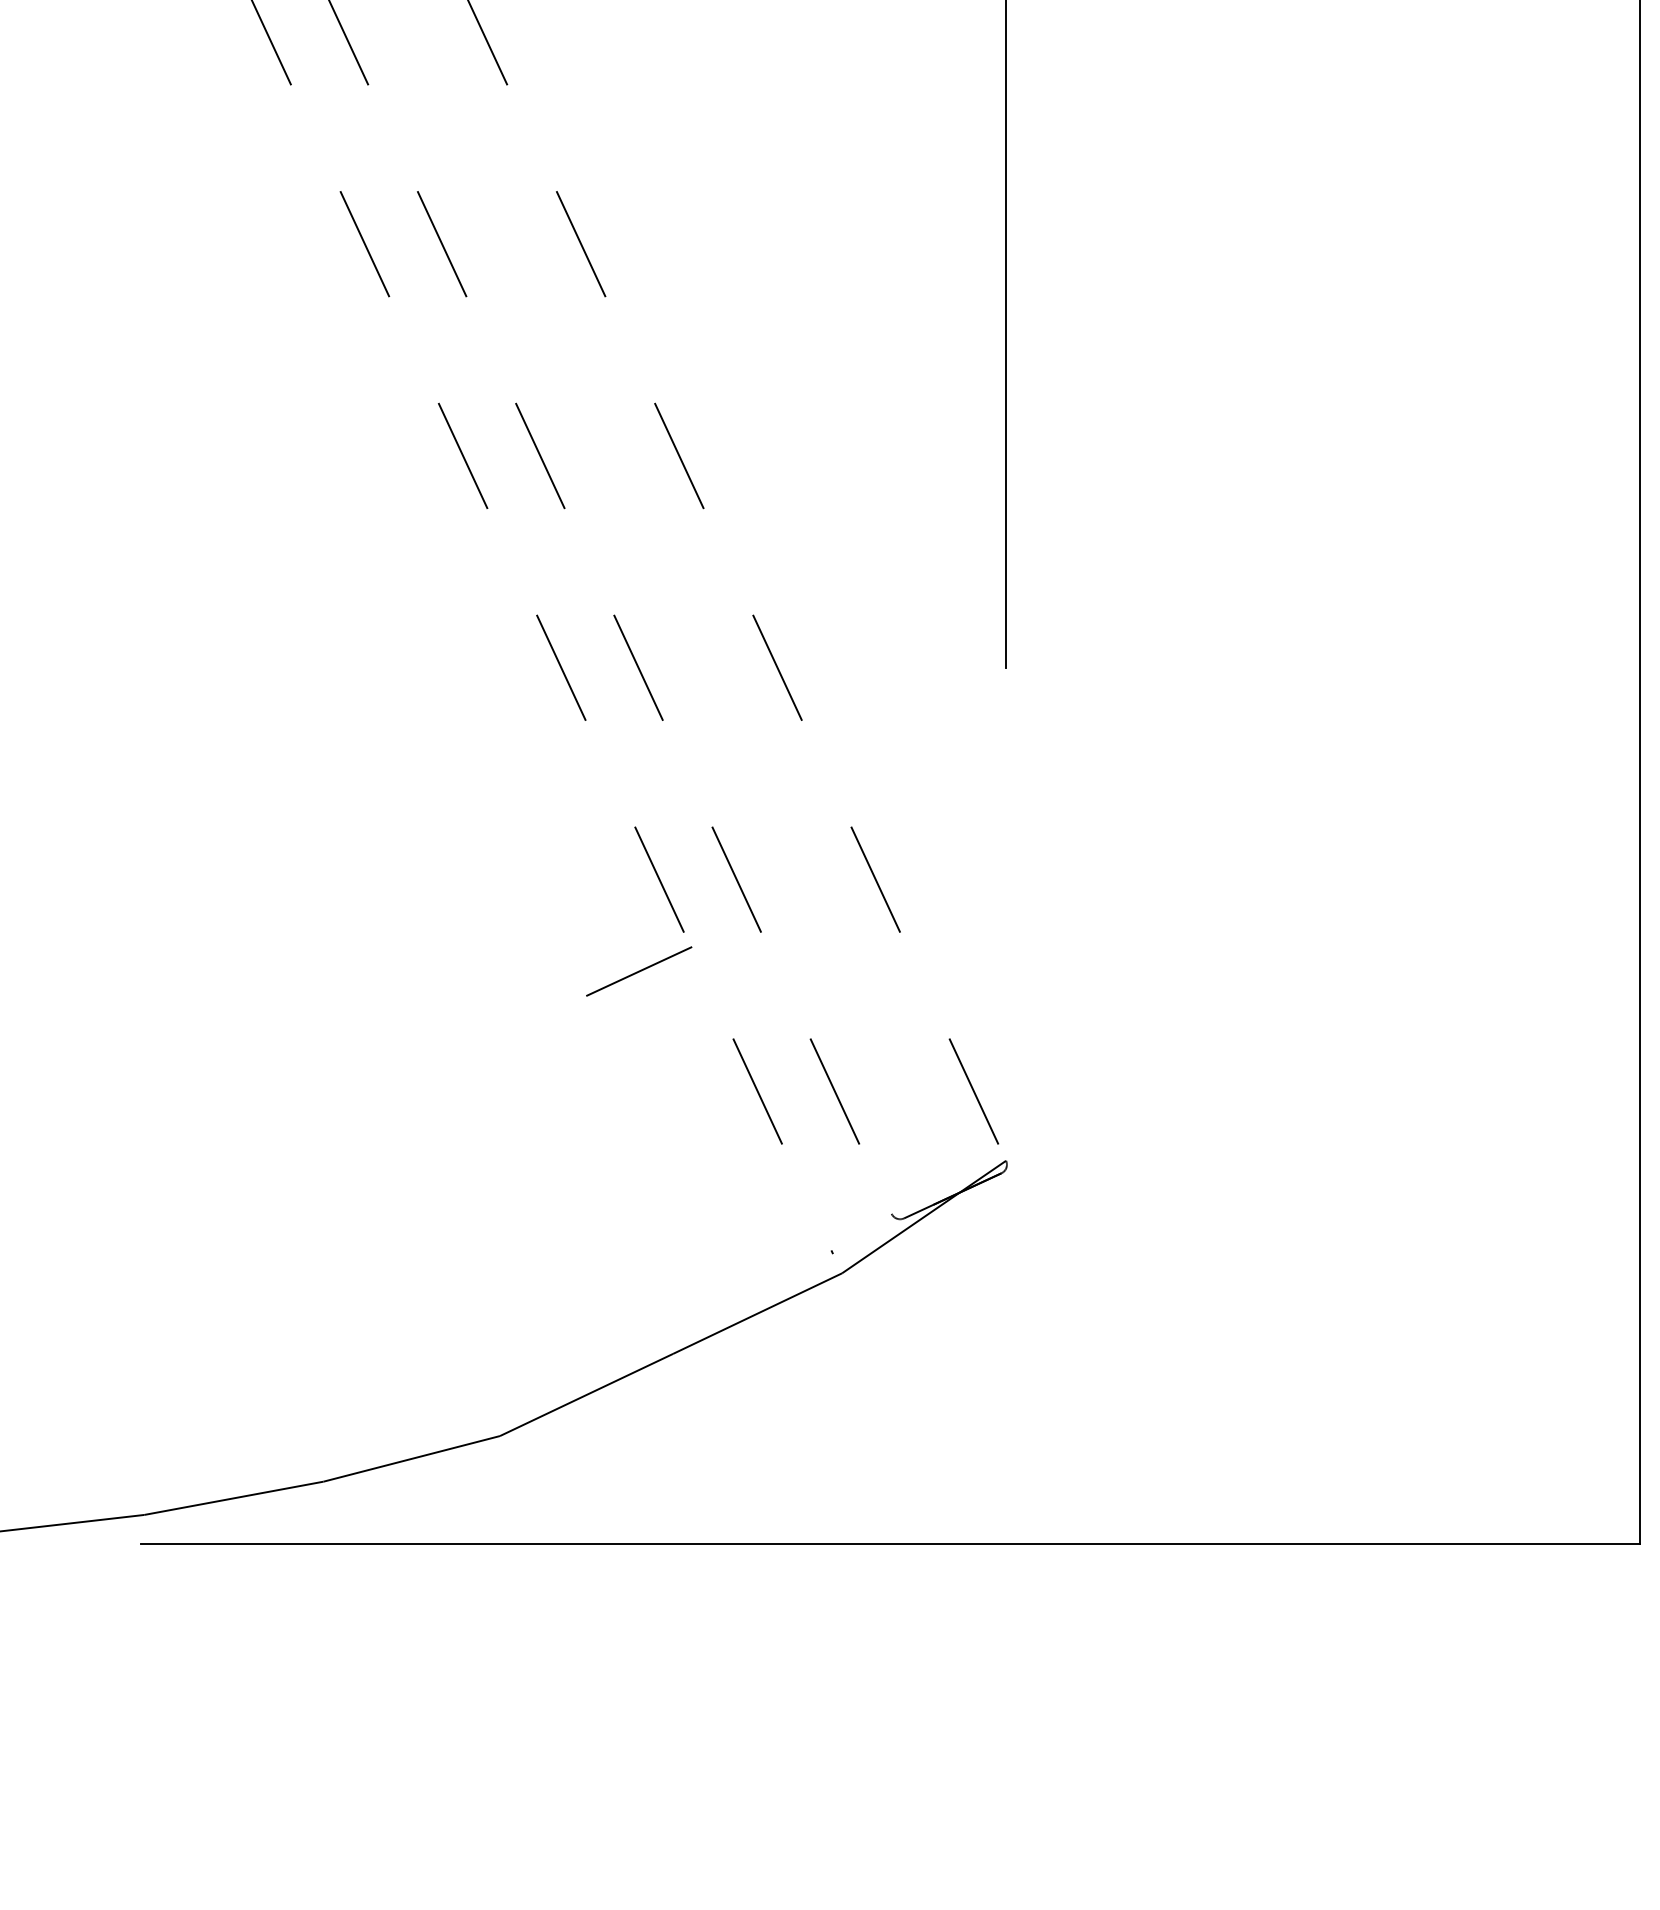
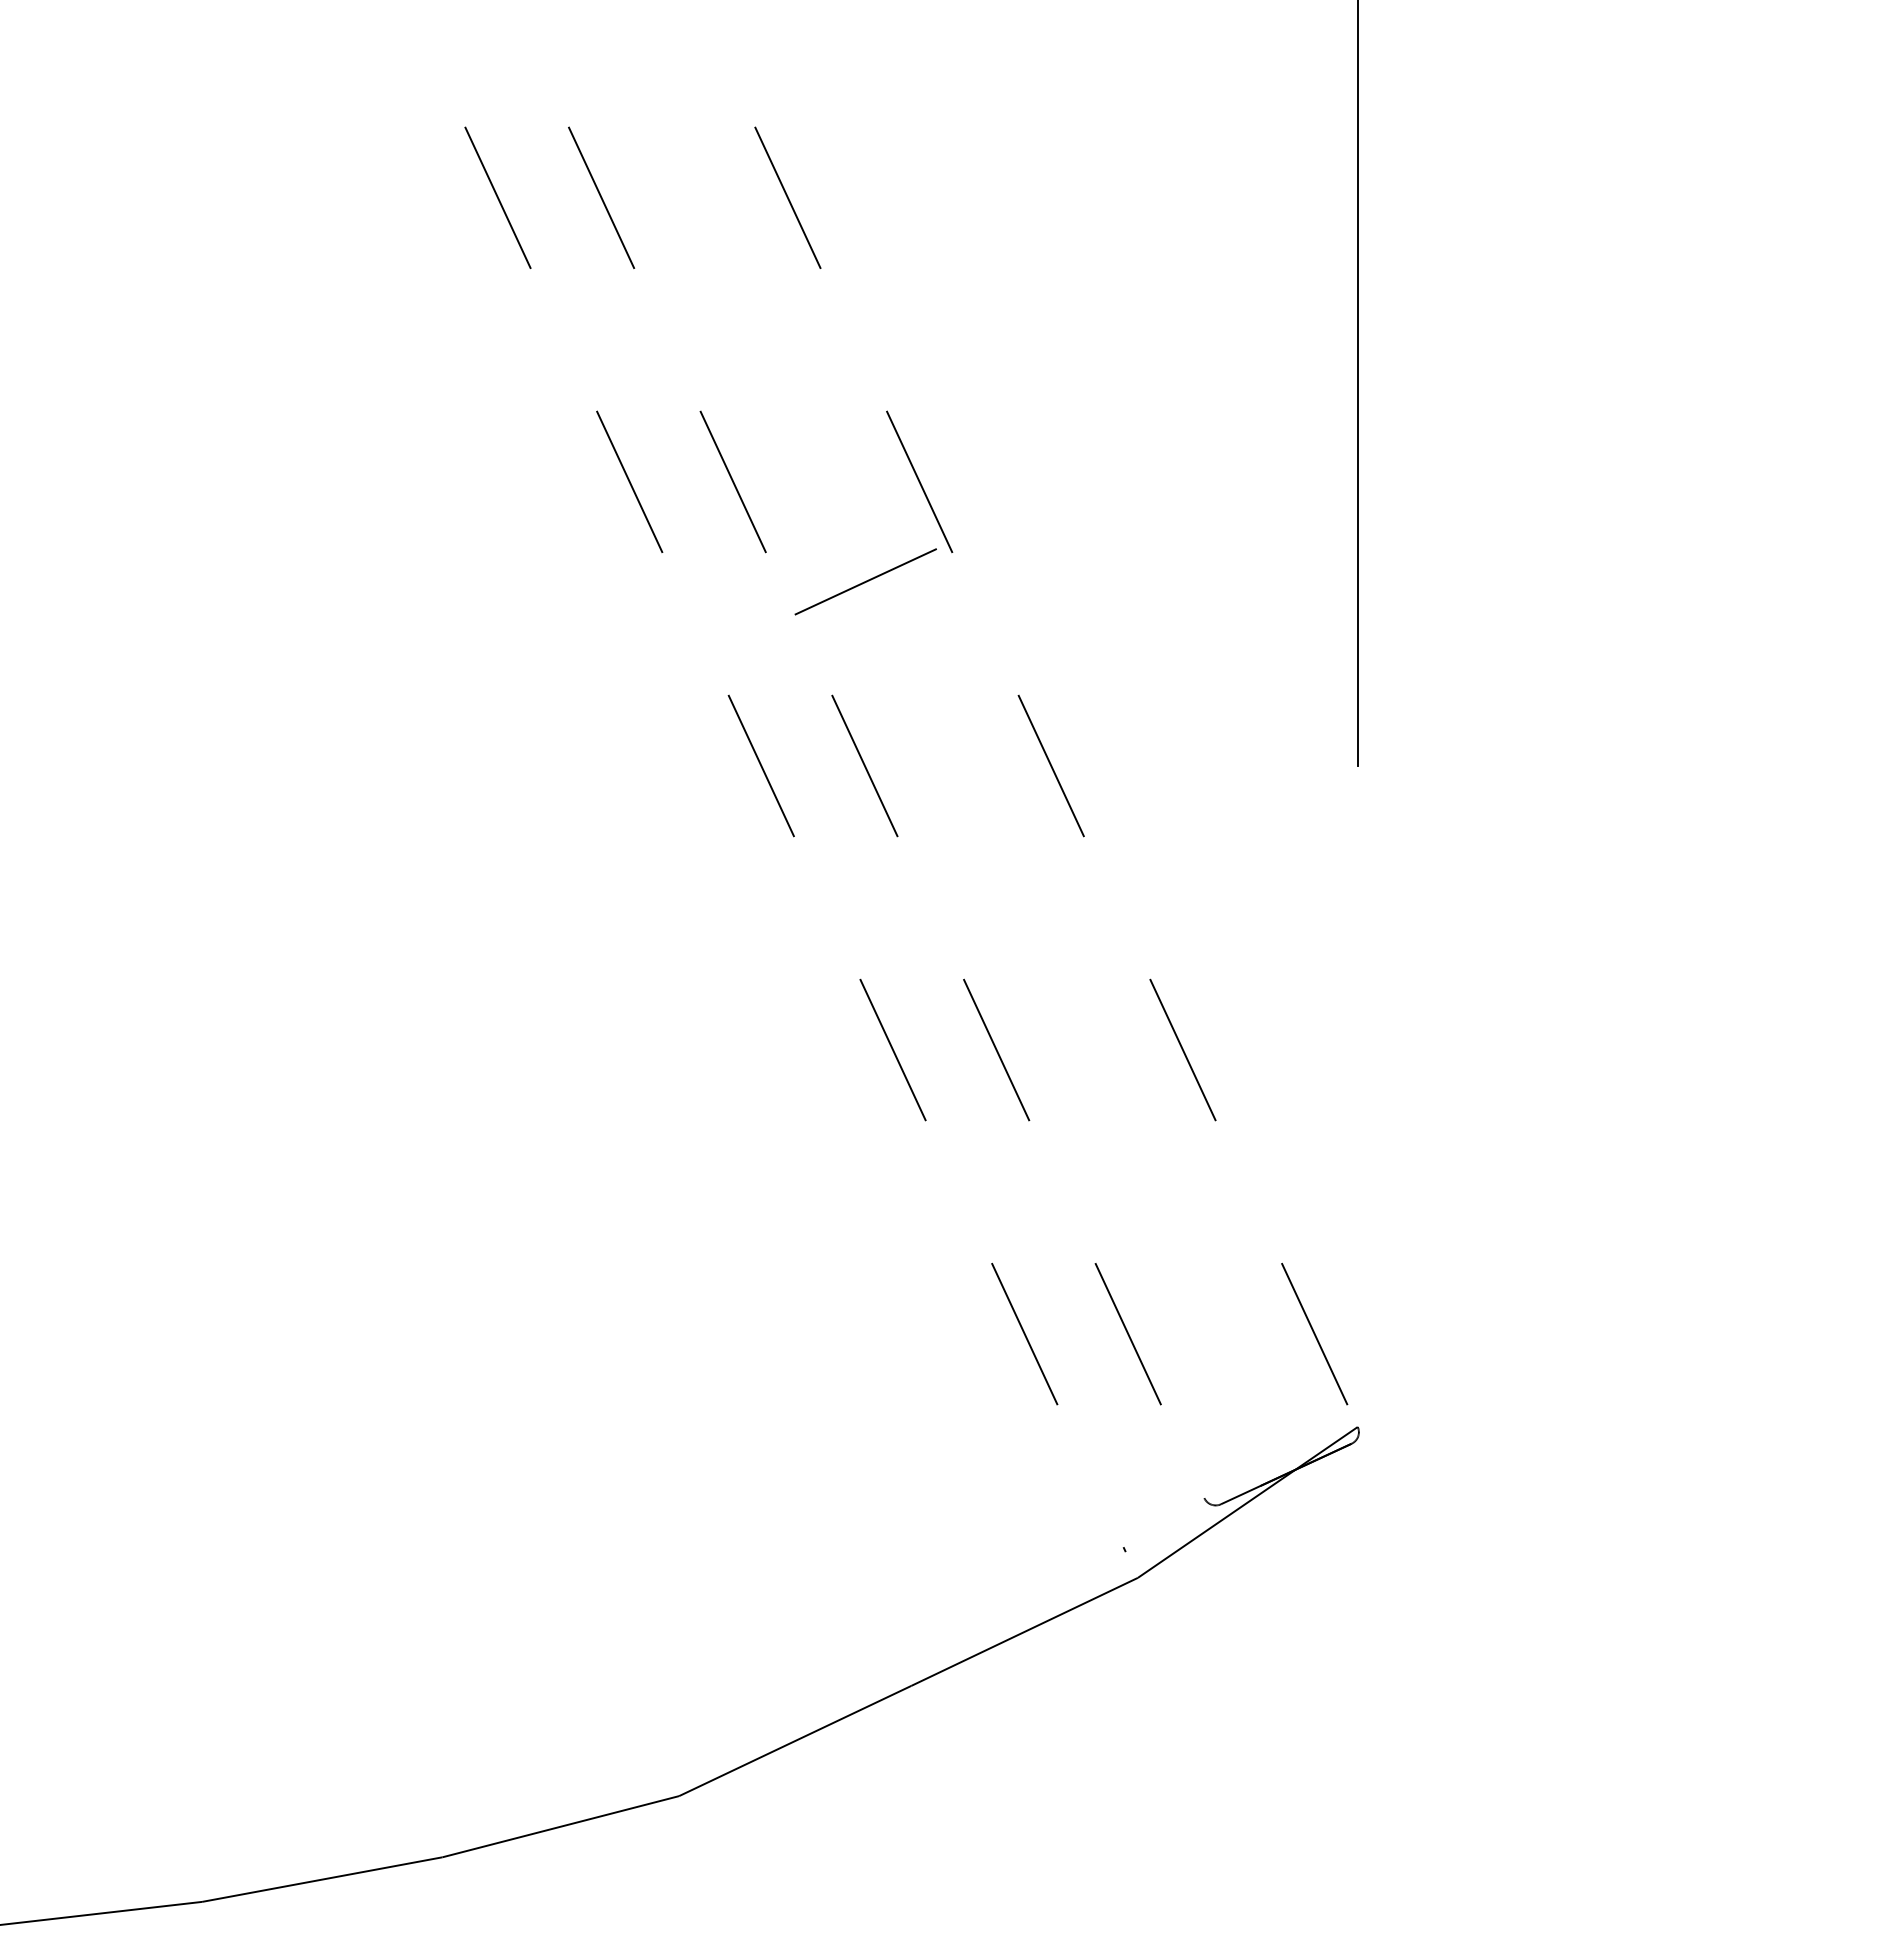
line: (639, 971) -> (866, 581), moved

